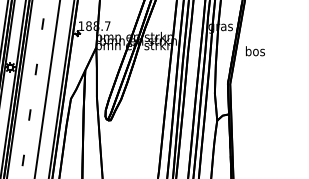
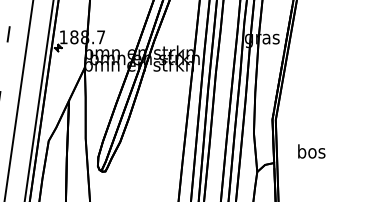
text: (255, 51) -> (311, 151), moved

